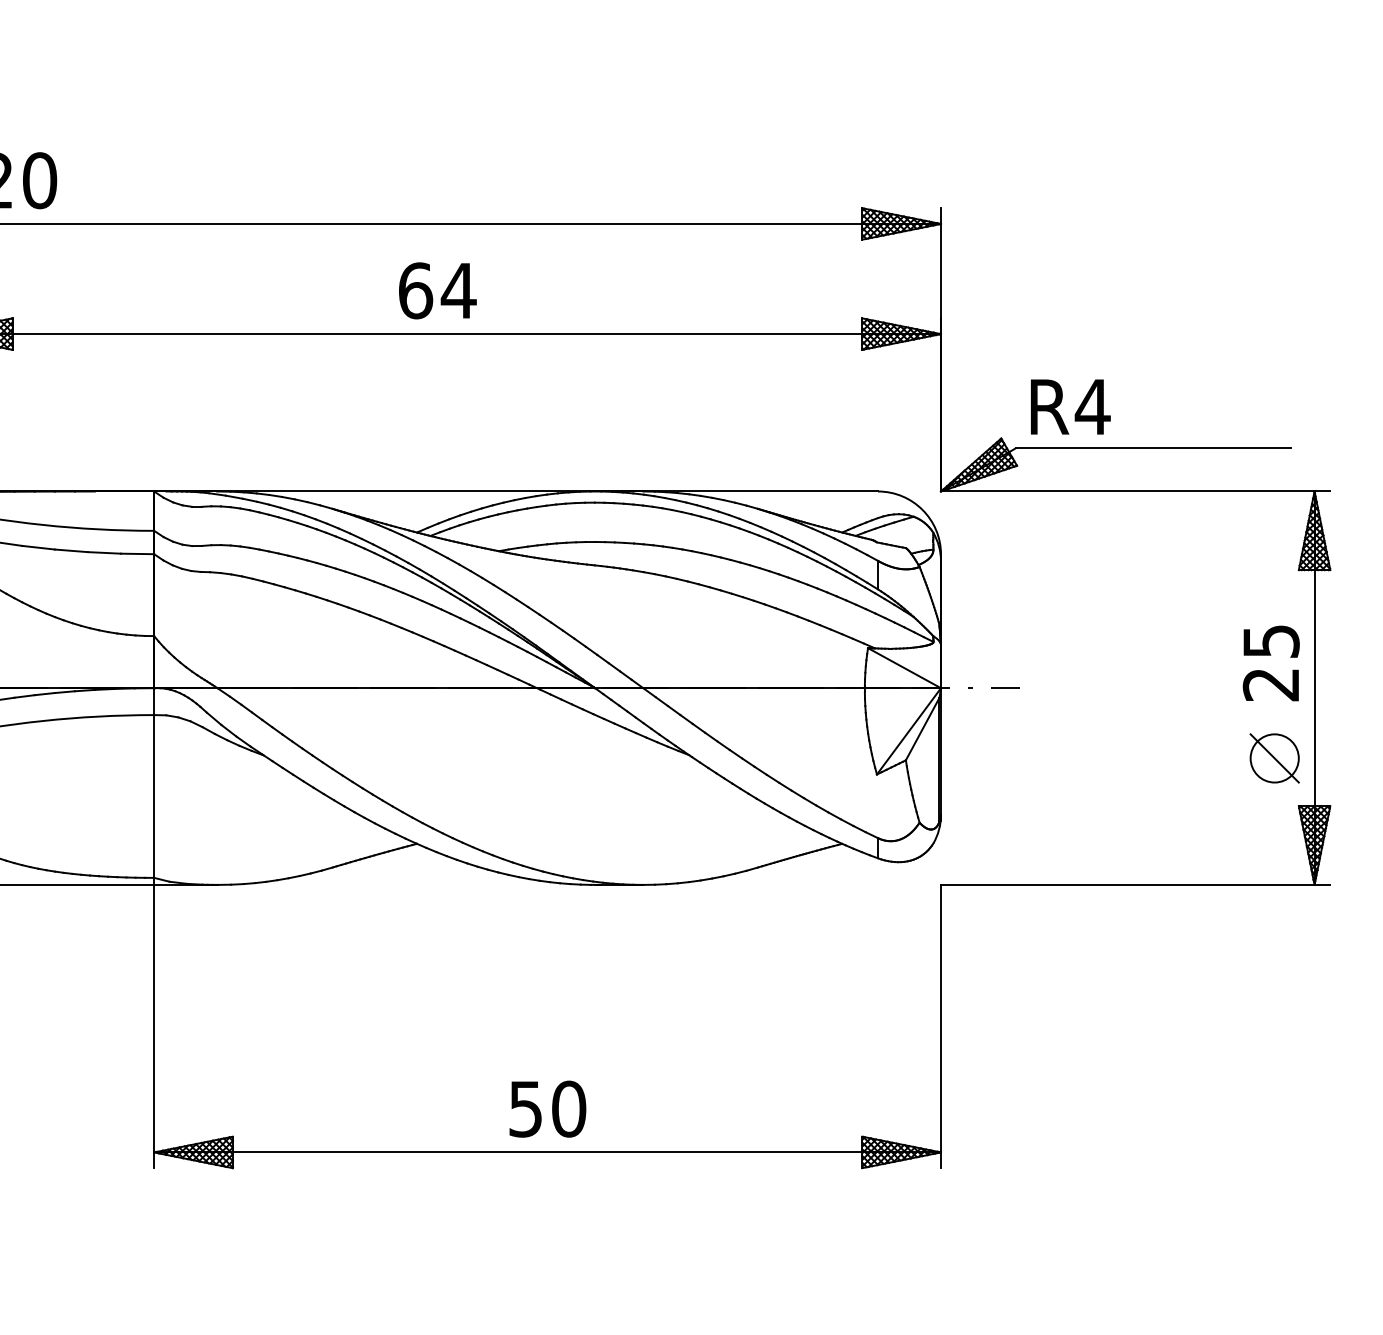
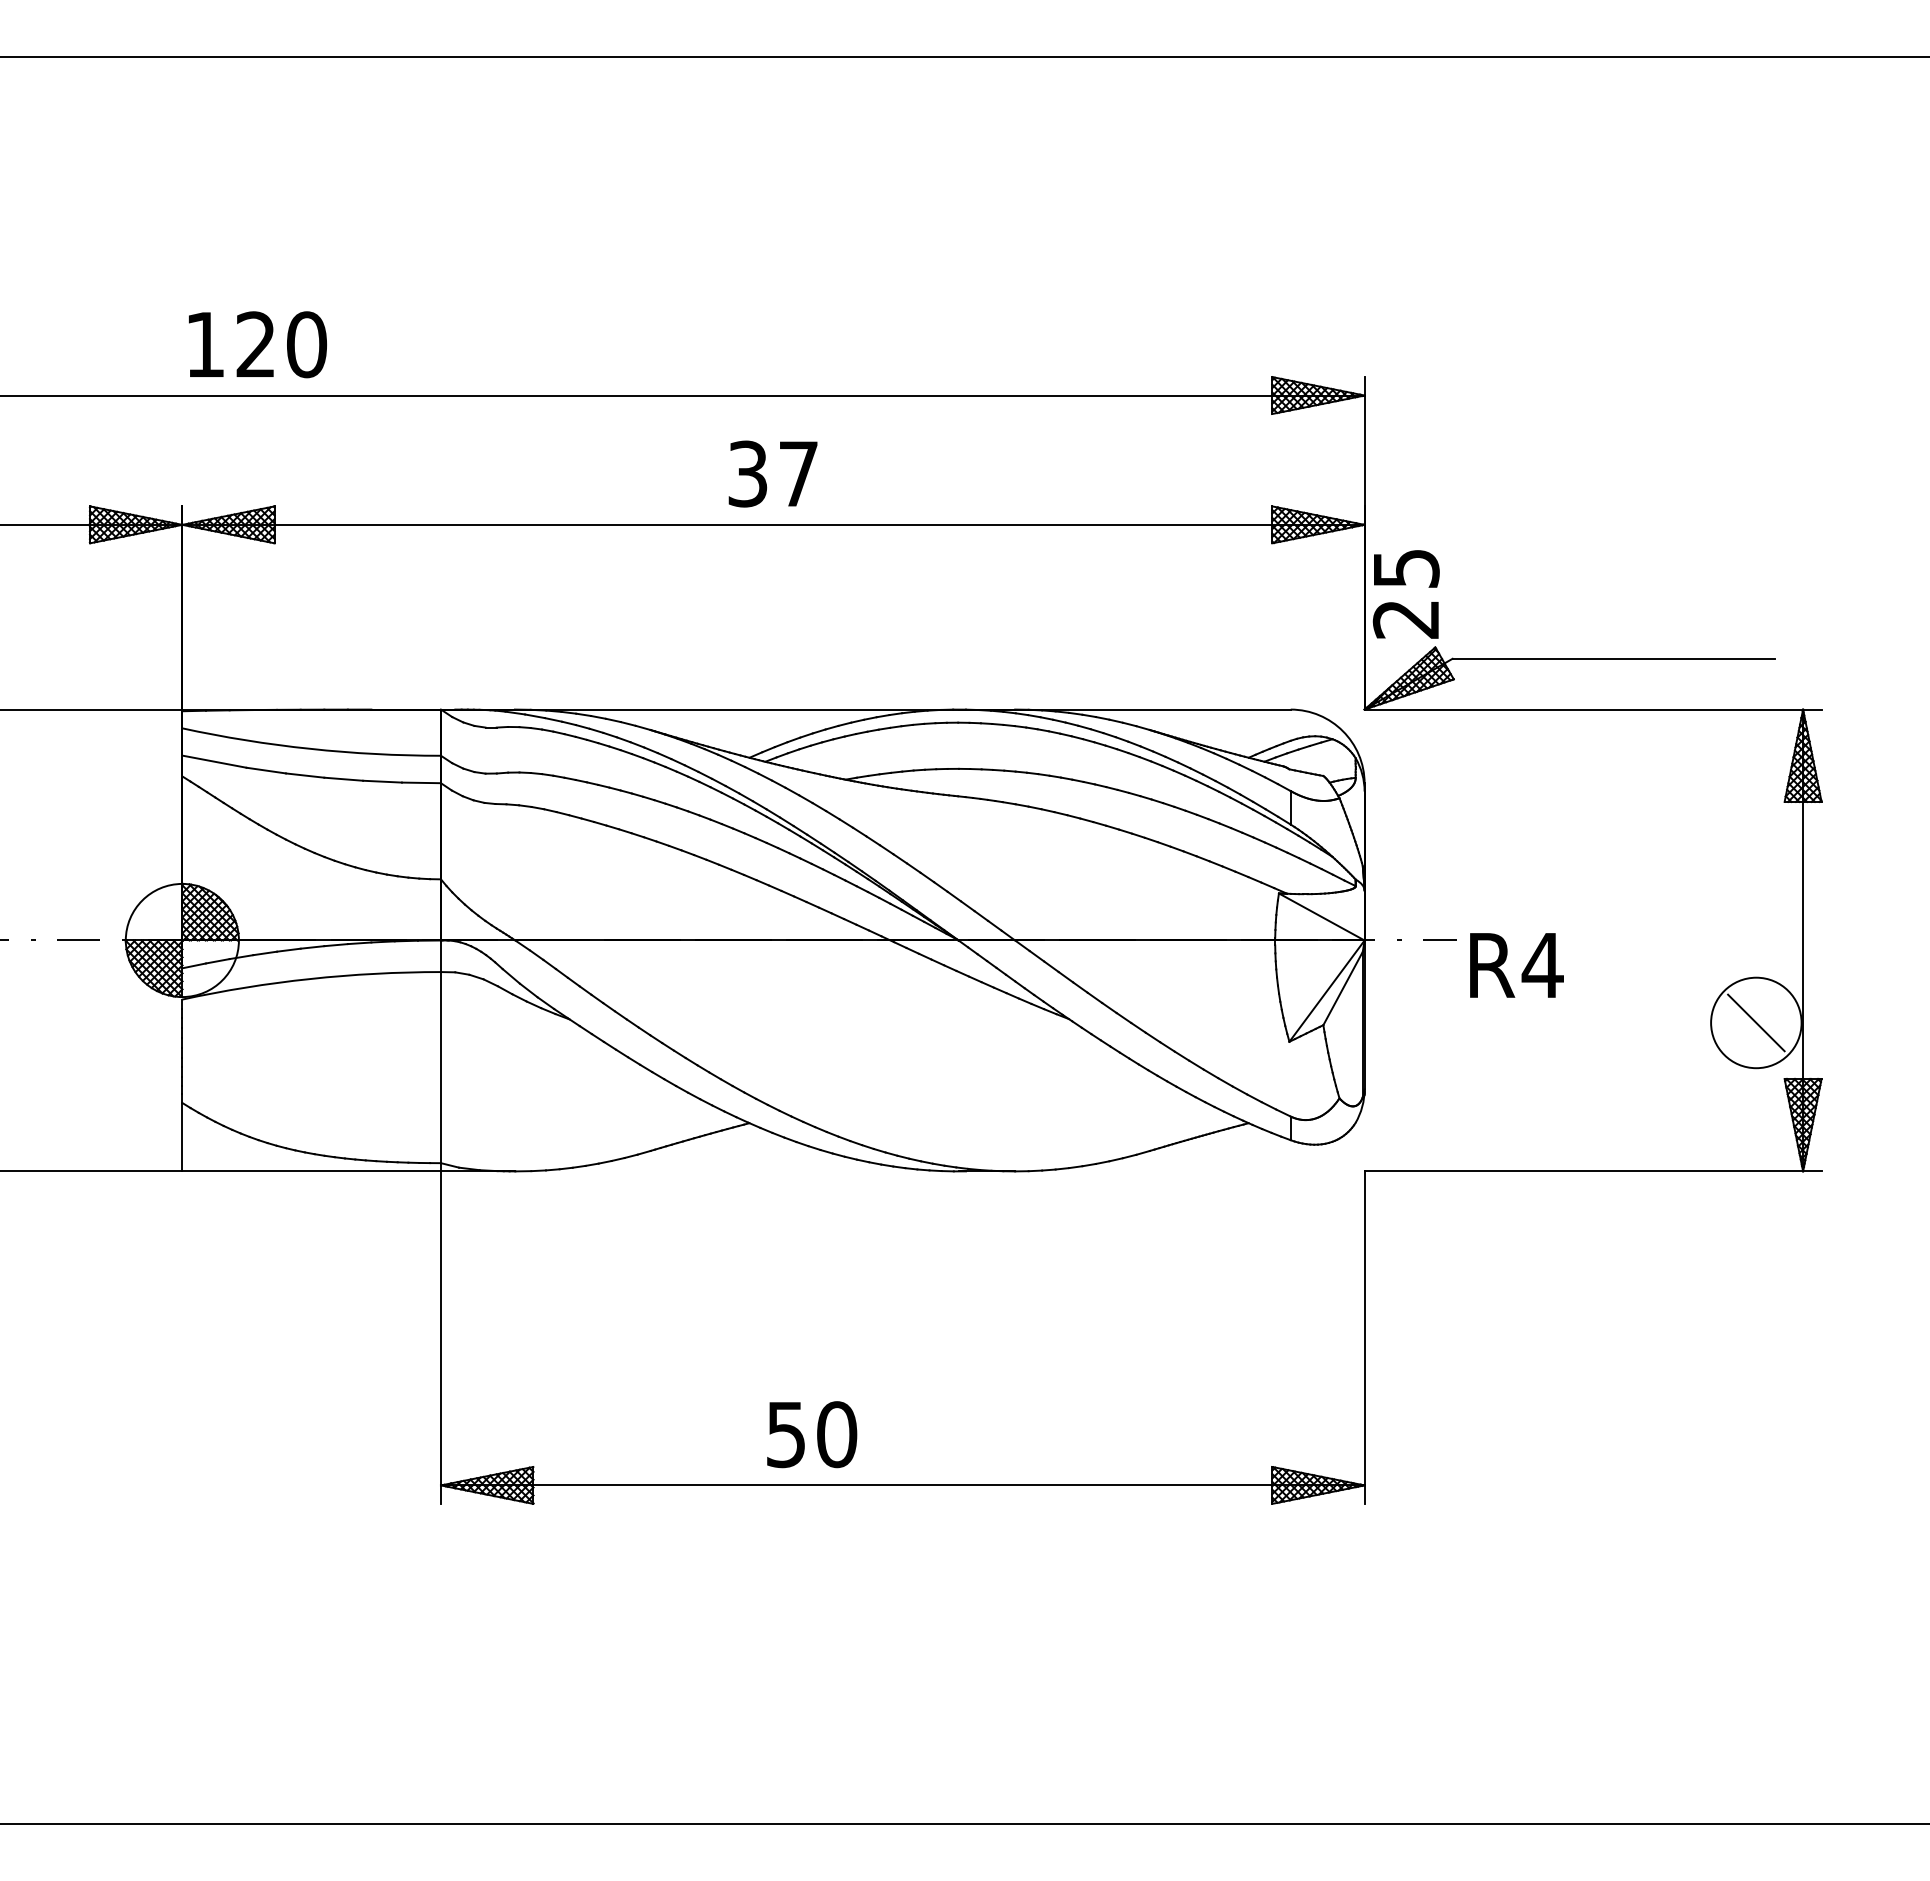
text: (437, 290) -> (773, 473), 64 -> 37
text: (1070, 407) -> (1516, 965), moved
text: (1270, 663) -> (1405, 594), moved
circle: (1274, 758) -> (1756, 1022), size x1.6
text: (548, 1109) -> (812, 1434), moved

